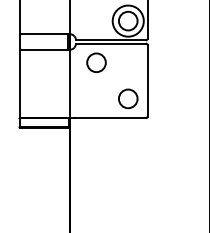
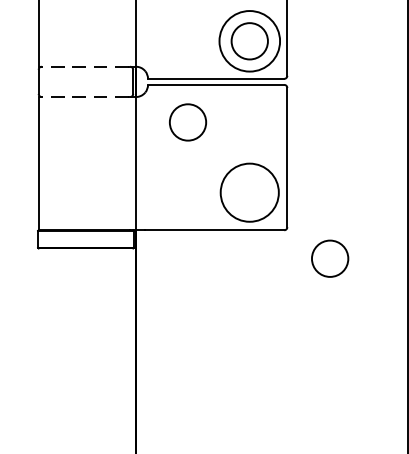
line: (42, 34) -> (82, 67), solid -> dashed
line: (42, 49) -> (82, 96), solid -> dashed
circle: (127, 98) -> (248, 191), size x1.6
circle: (169, 132) -> (330, 258), added

